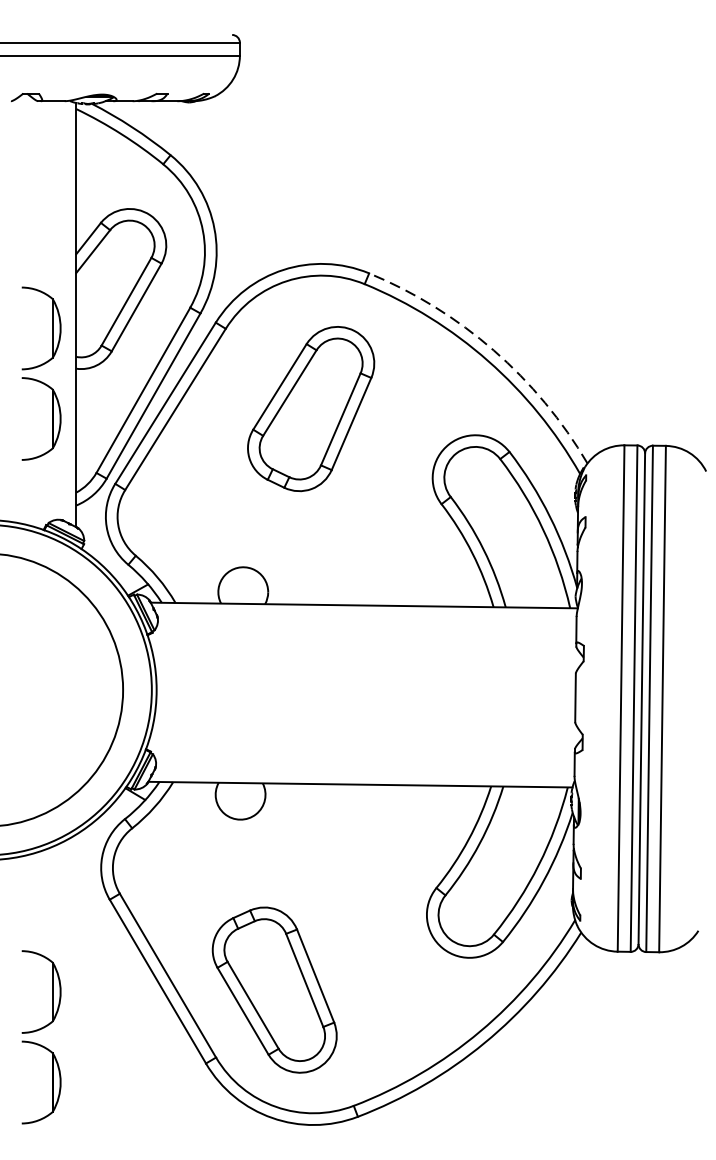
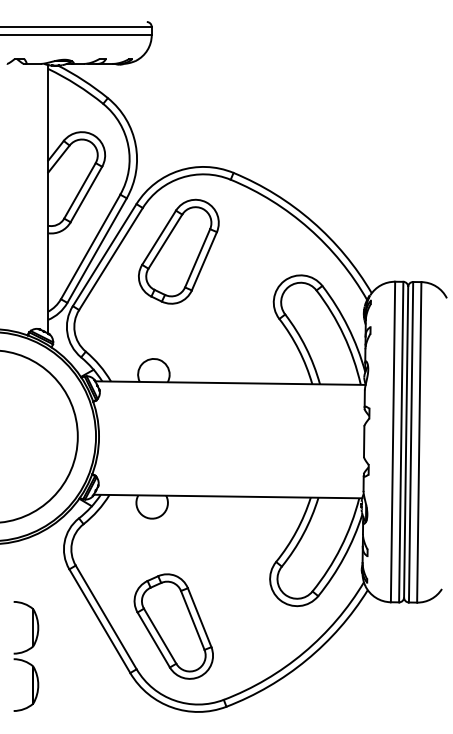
arc: (493, 350) -> (312, 221), dashed -> solid
part: (42, 373) -> (26, 236), removed
part: (310, 408) -> (178, 251), moved

